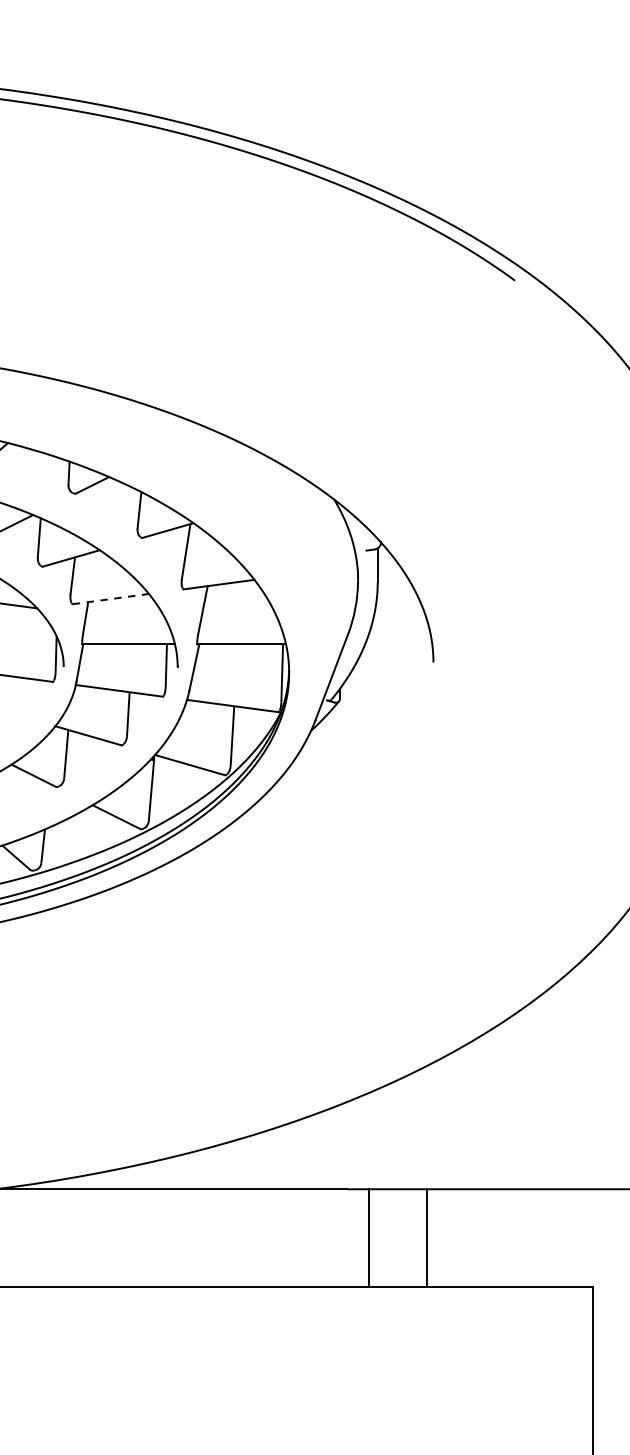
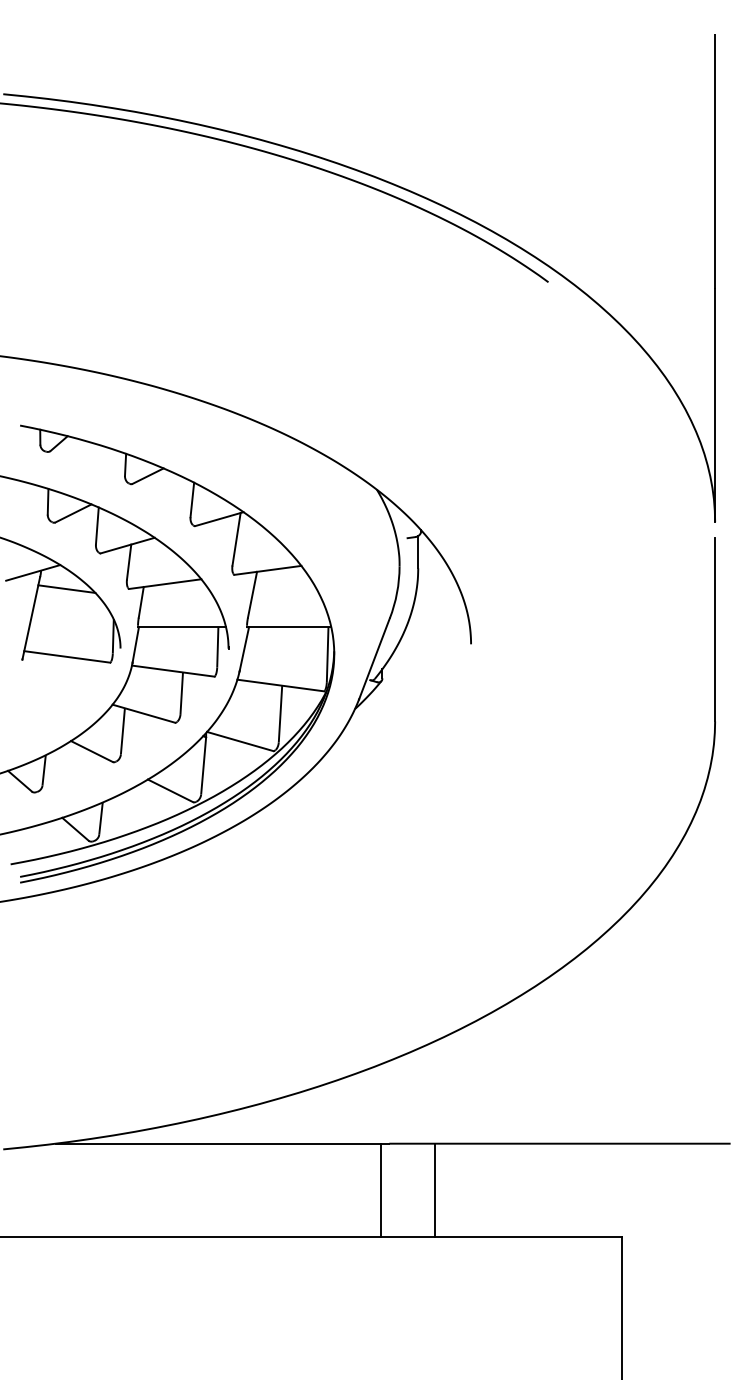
line: (111, 599) -> (165, 584), dashed -> solid
line: (368, 1237) -> (380, 1189), moved
line: (427, 1237) -> (435, 1189), moved

